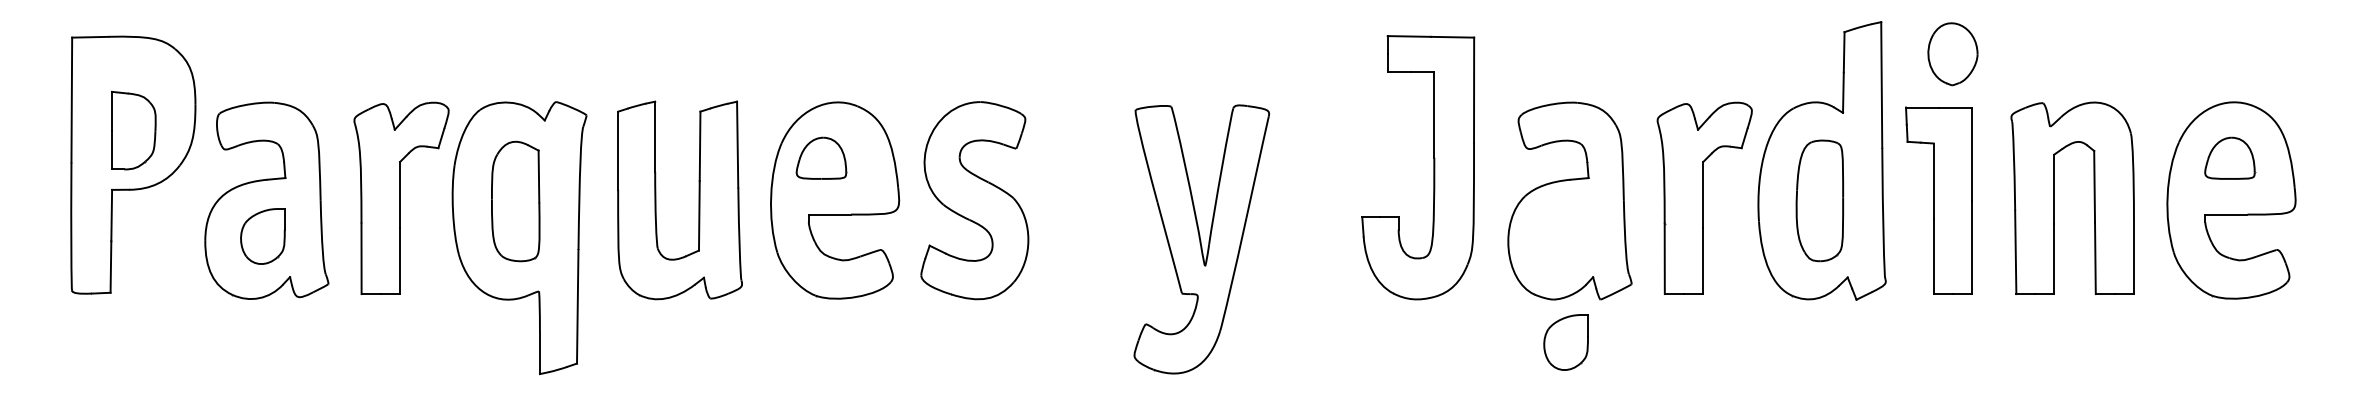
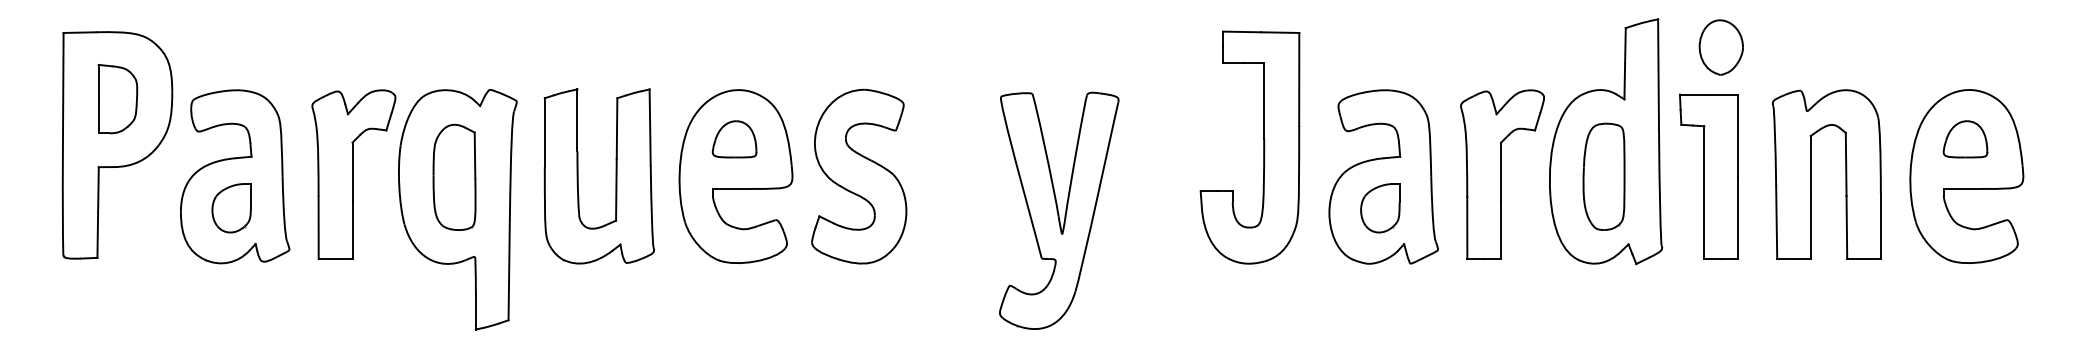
part: (133, 130) -> (117, 98), moved
part: (821, 157) -> (734, 138), moved
part: (1565, 342) -> (1379, 208), moved

